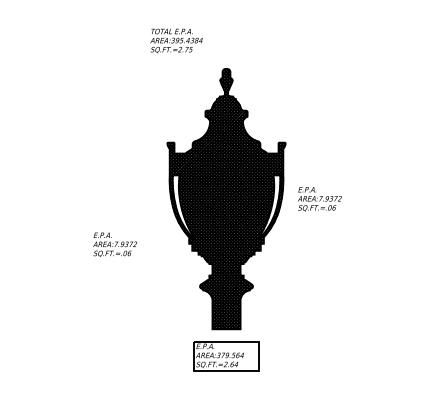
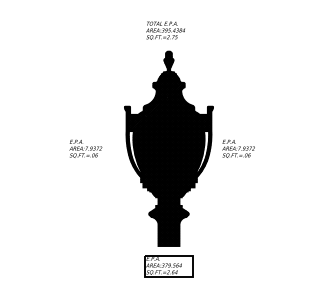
text: (176, 40) -> (165, 30), moved
text: (114, 244) -> (85, 148), moved

